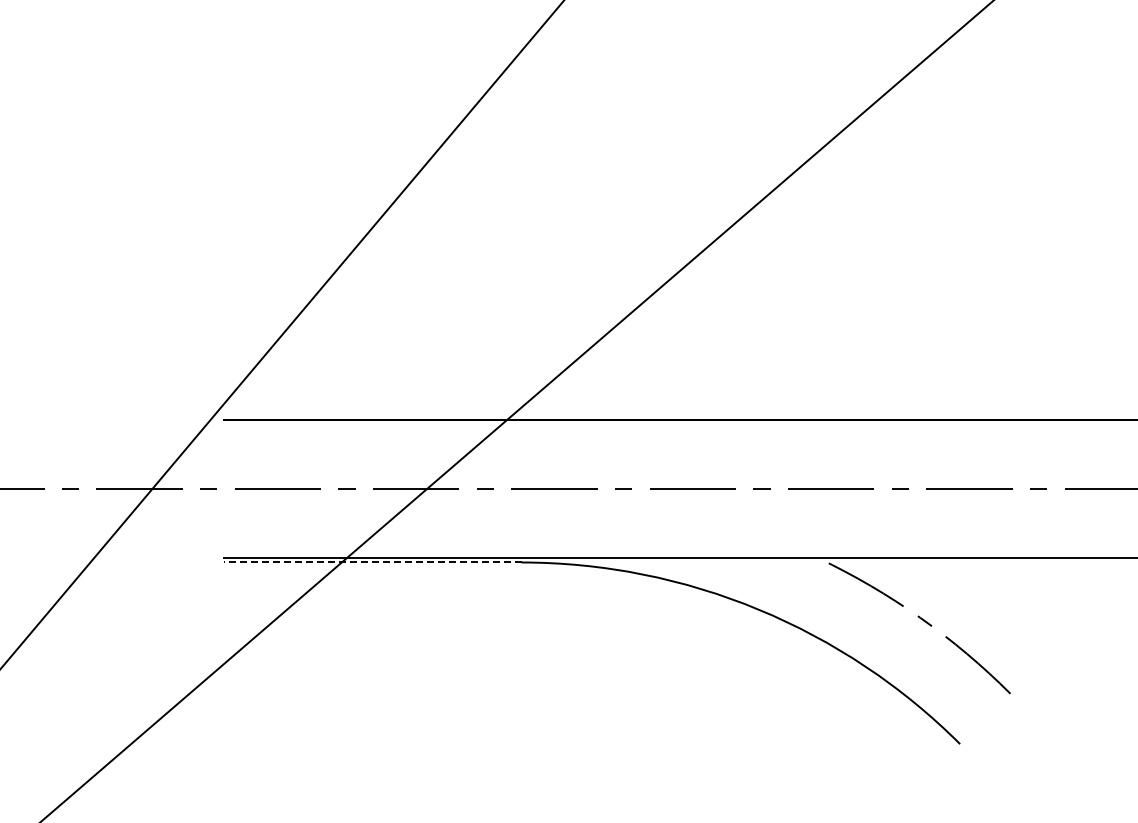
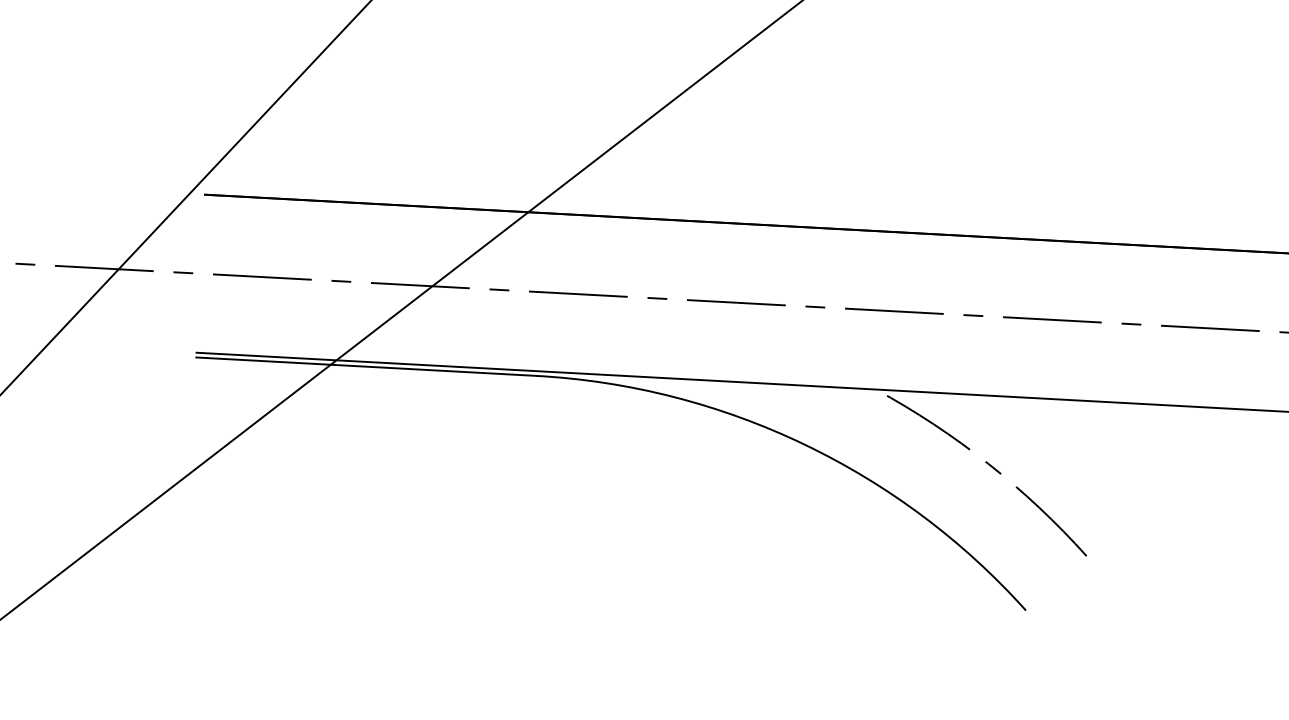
line: (372, 562) -> (365, 366), dashed -> solid

